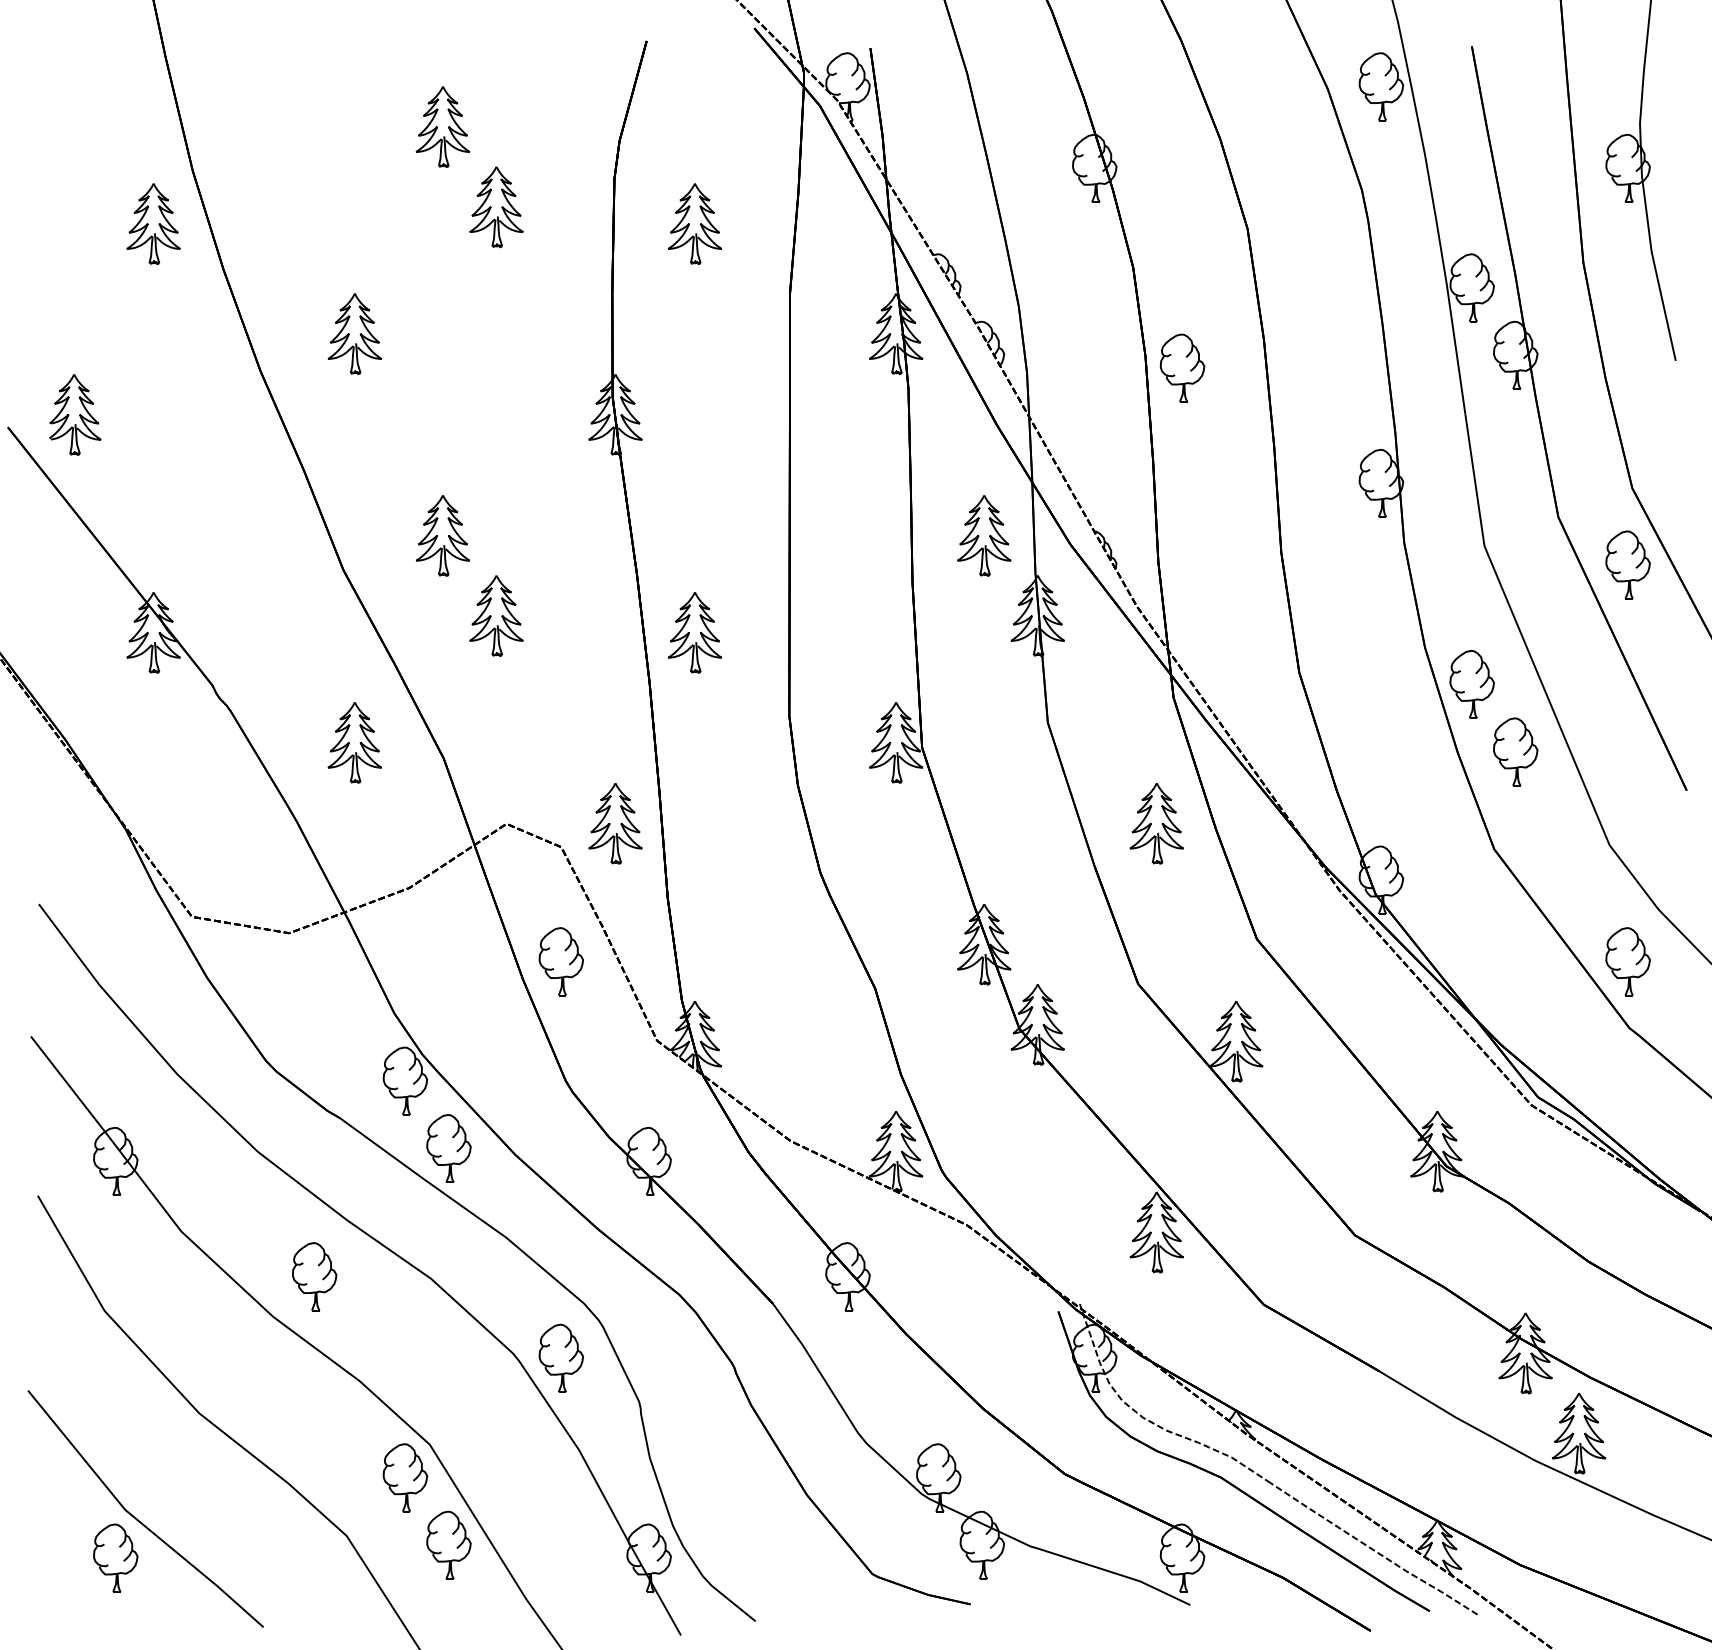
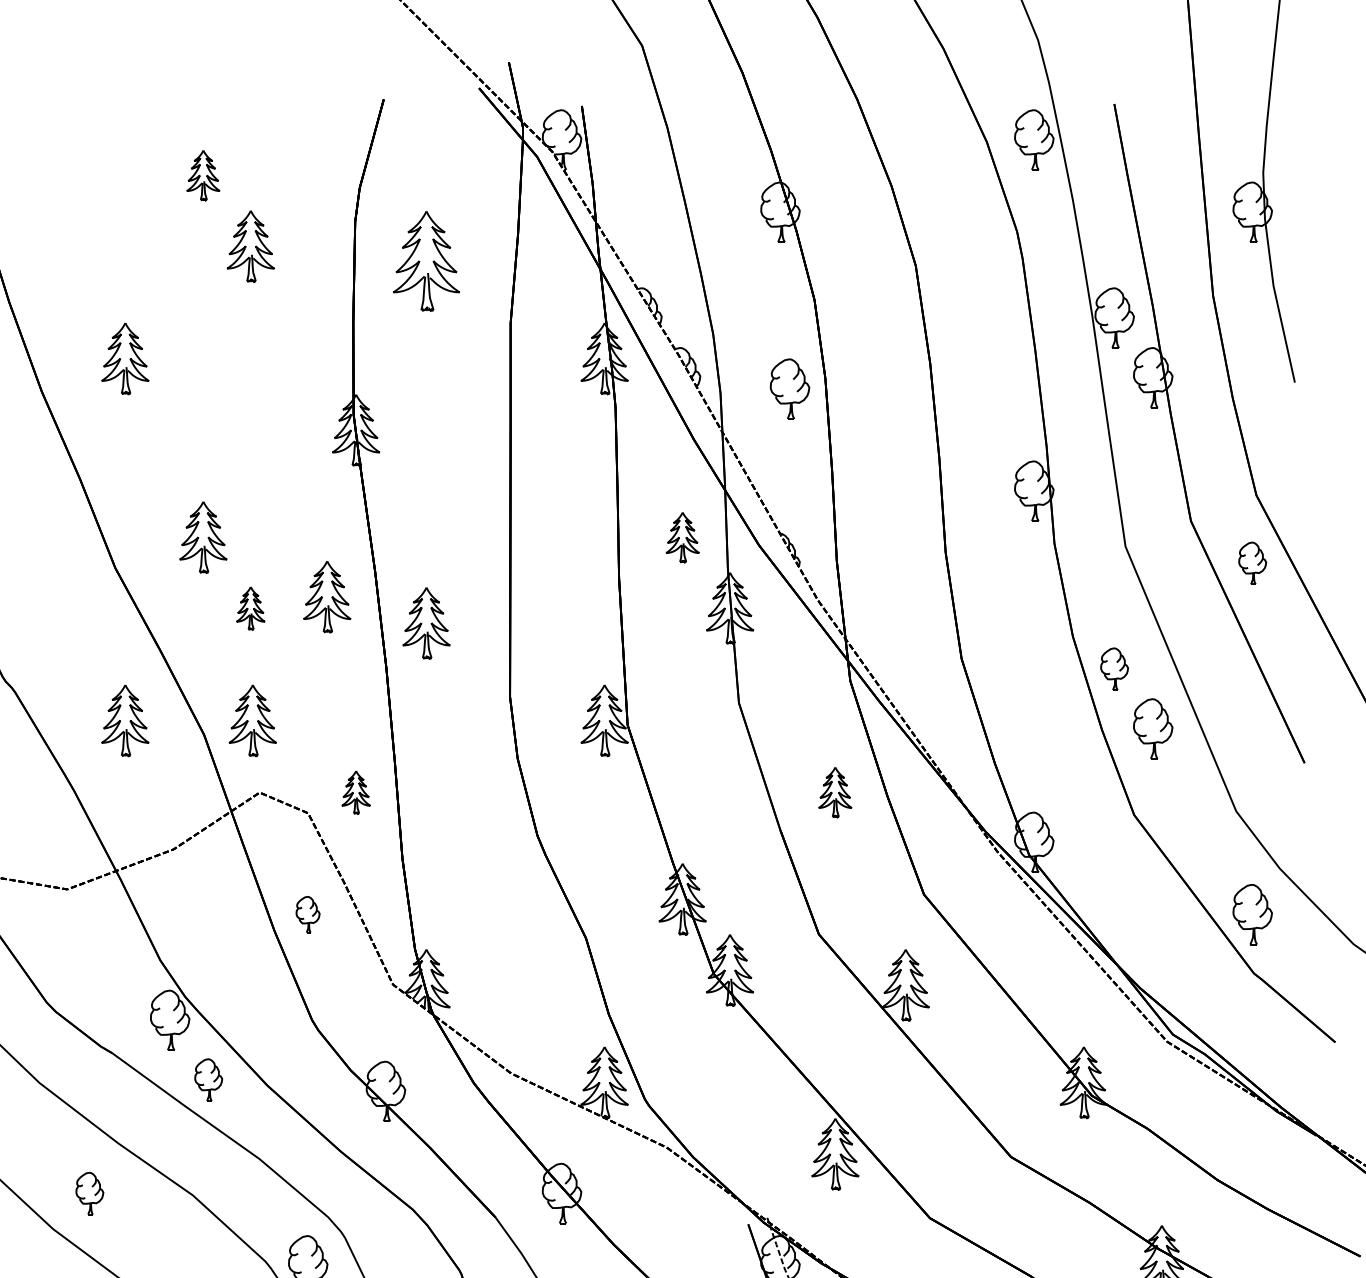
part: (442, 126) -> (202, 175), size x0.7
part: (694, 223) -> (426, 261), size x1.4
part: (1182, 367) -> (790, 388), moved
part: (984, 535) -> (682, 537), size x0.7
part: (1627, 564) -> (1252, 562), size x0.7
part: (582, 602) -> (326, 596), added
part: (496, 615) -> (250, 608), size x0.6
part: (1471, 684) -> (1114, 669), size x0.7
part: (498, 742) -> (252, 720), added
part: (615, 823) -> (356, 792), size x0.6
part: (1156, 823) -> (835, 792), size x0.7
part: (560, 961) -> (307, 914), size x0.6
part: (448, 1148) -> (208, 1080), size x0.7
part: (314, 1276) -> (89, 1193), size x0.7

